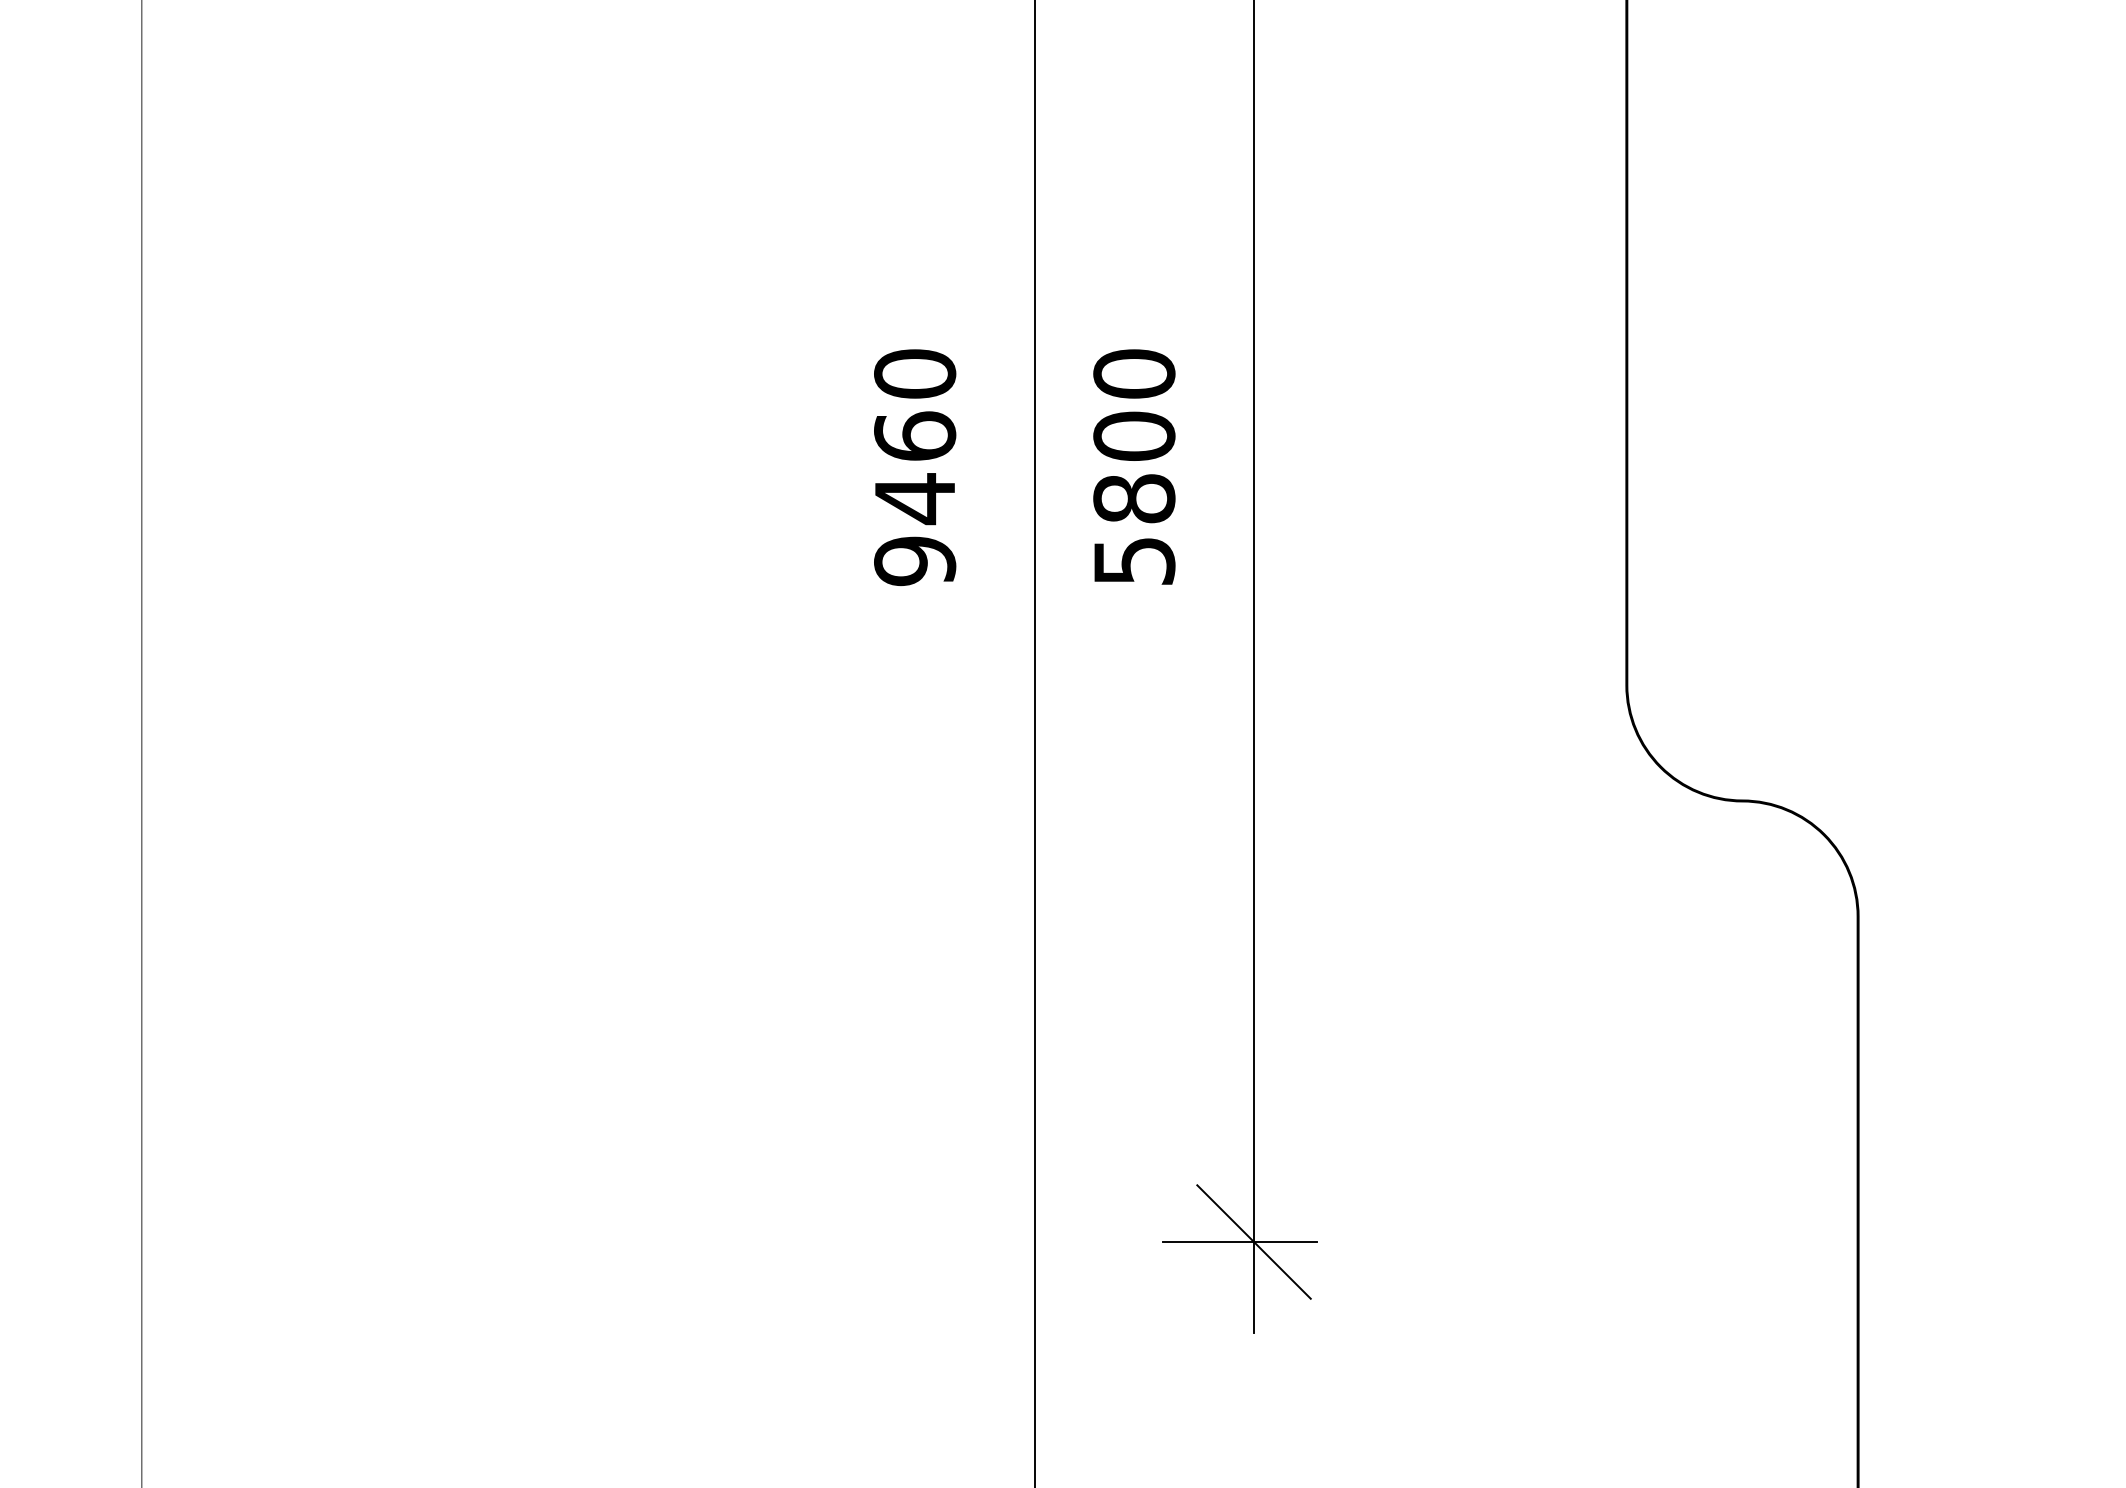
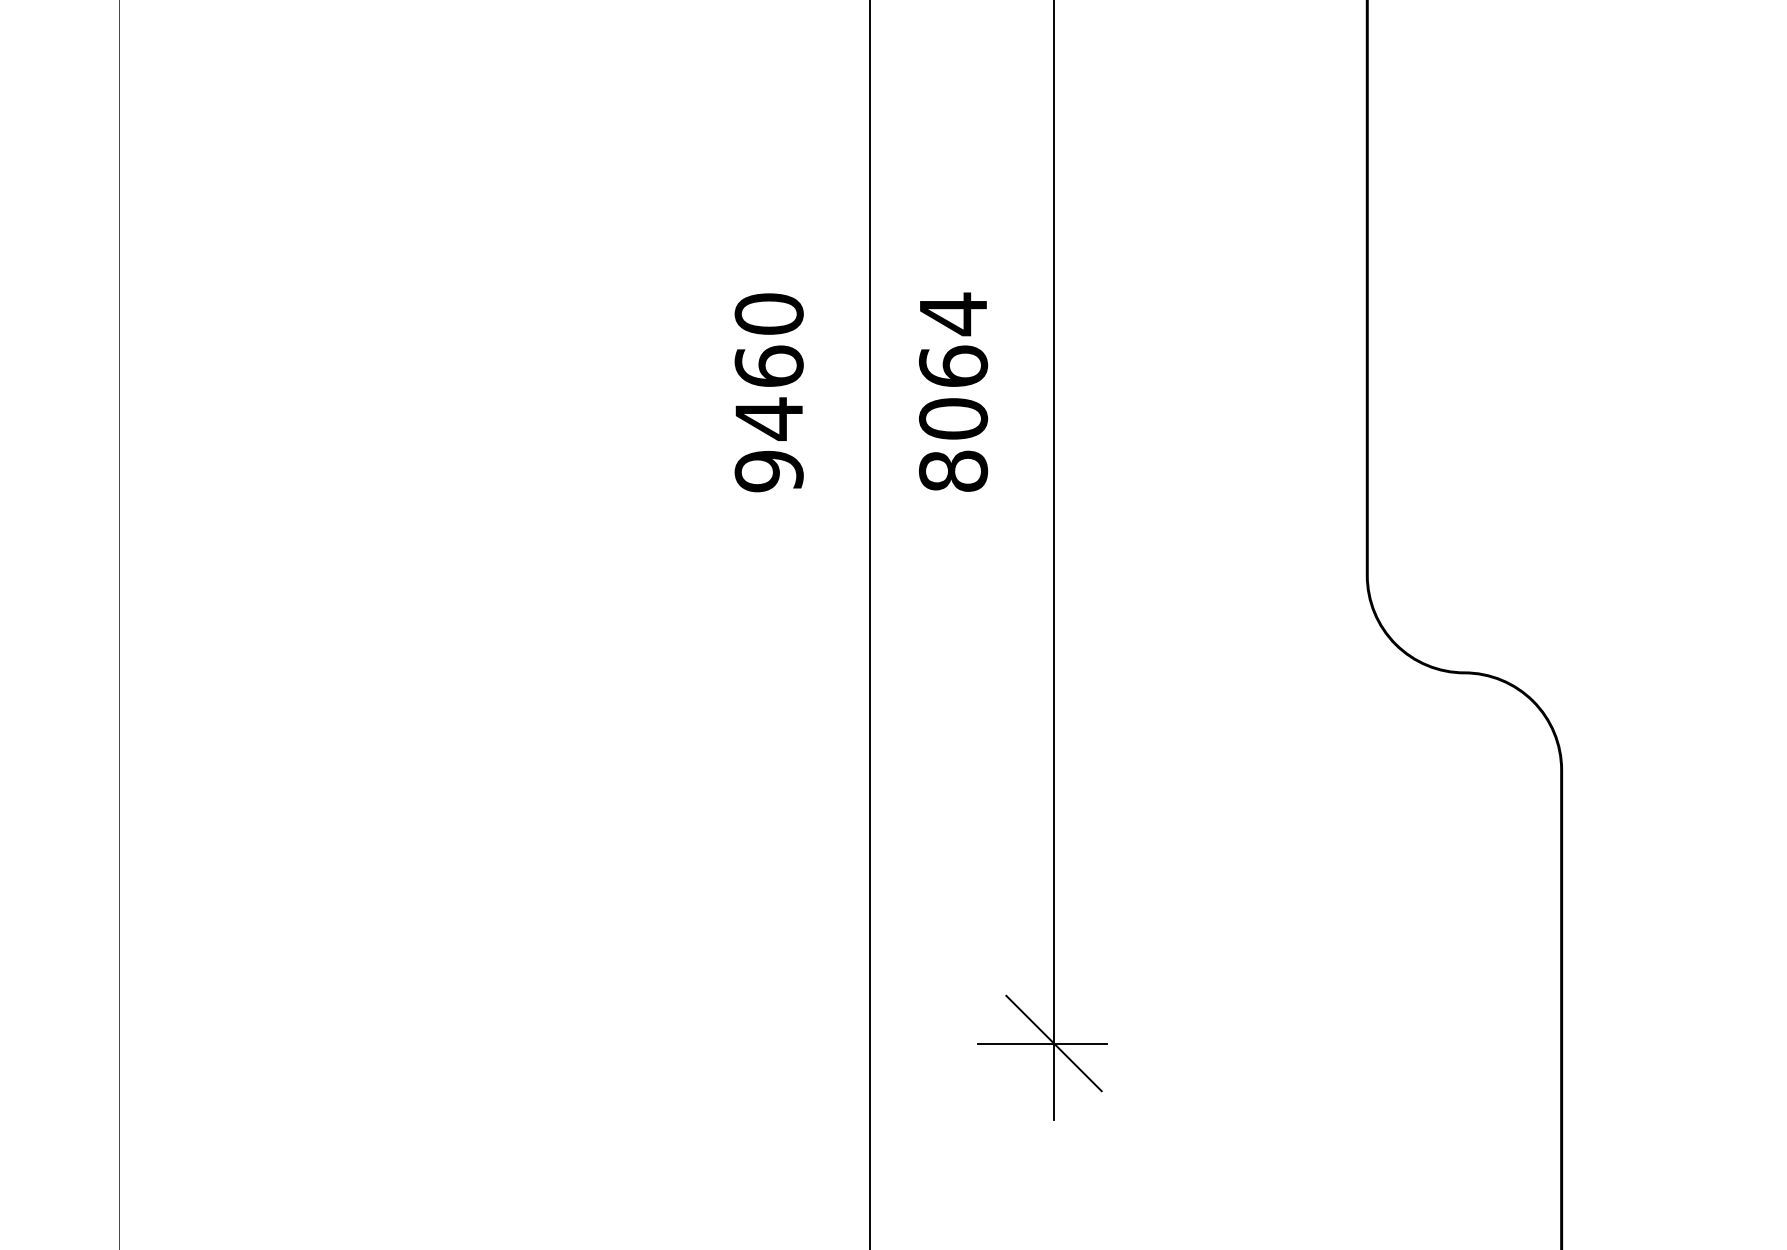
text: (1134, 466) -> (953, 391), 5800 -> 8064

